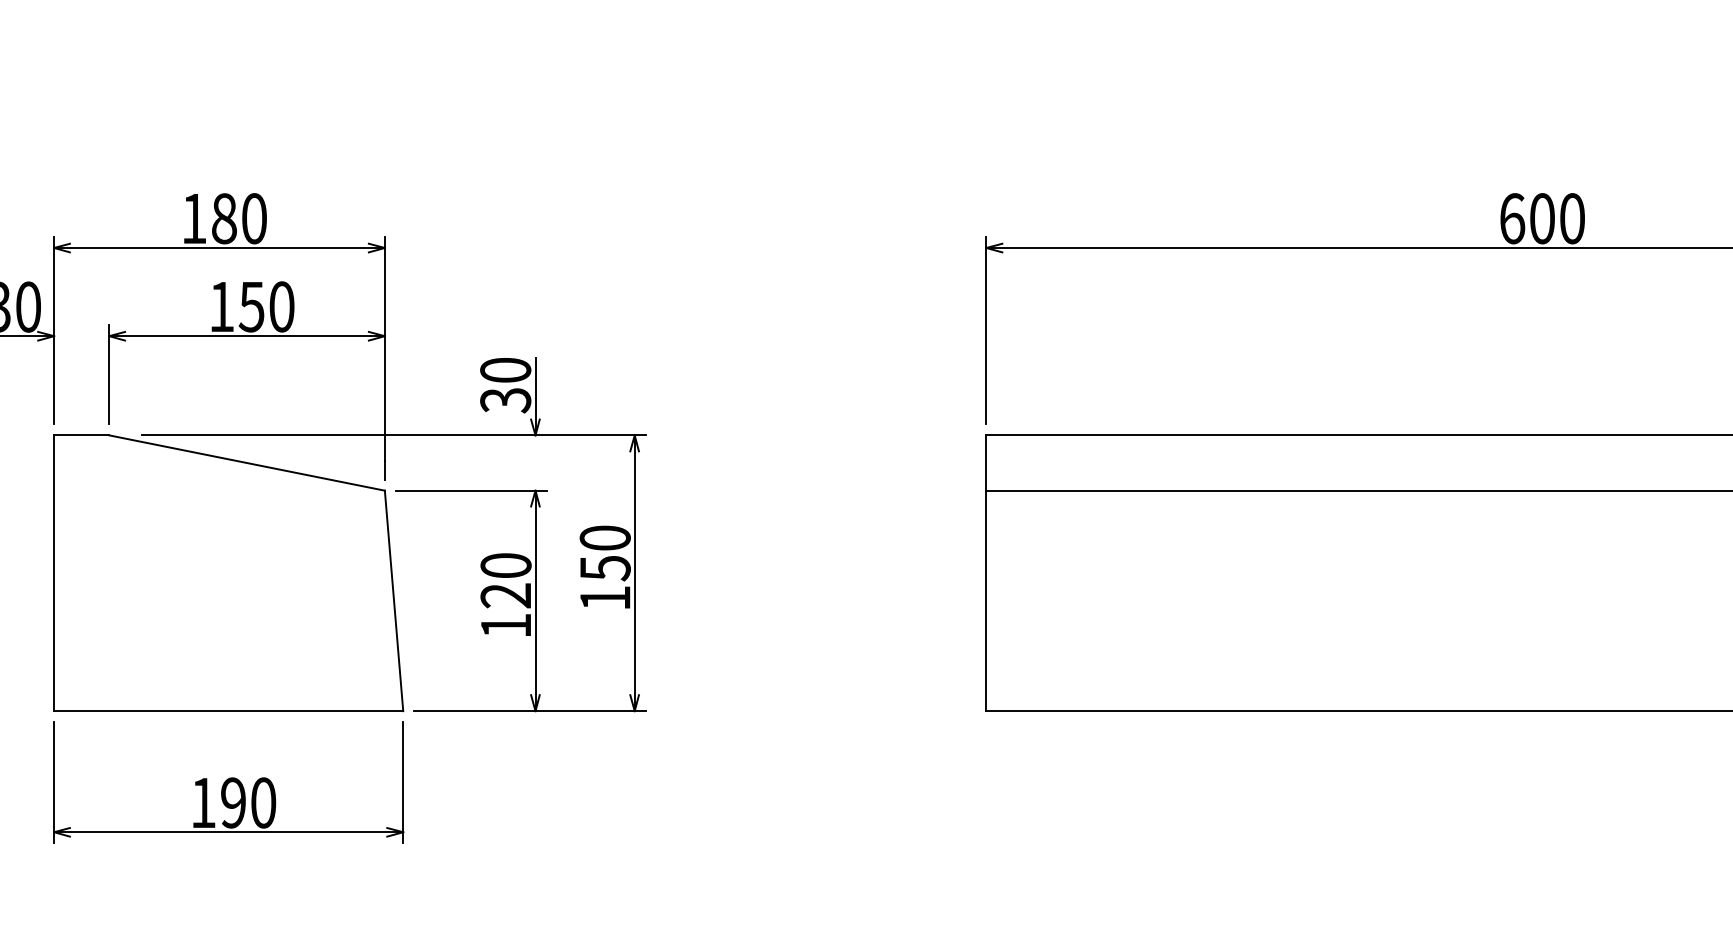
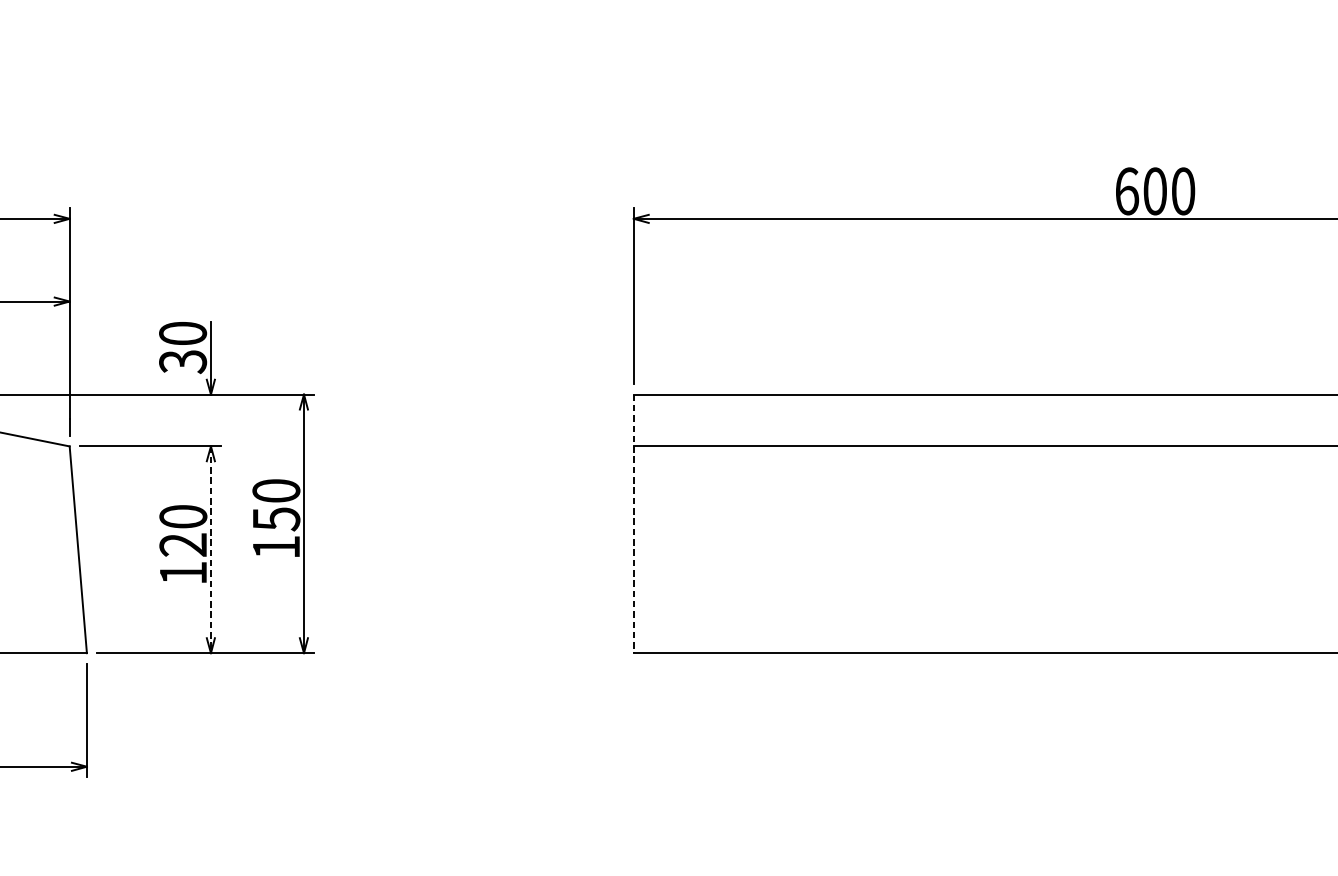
line: (986, 573) -> (633, 524), solid -> dashed
line: (535, 601) -> (210, 550), solid -> dashed

